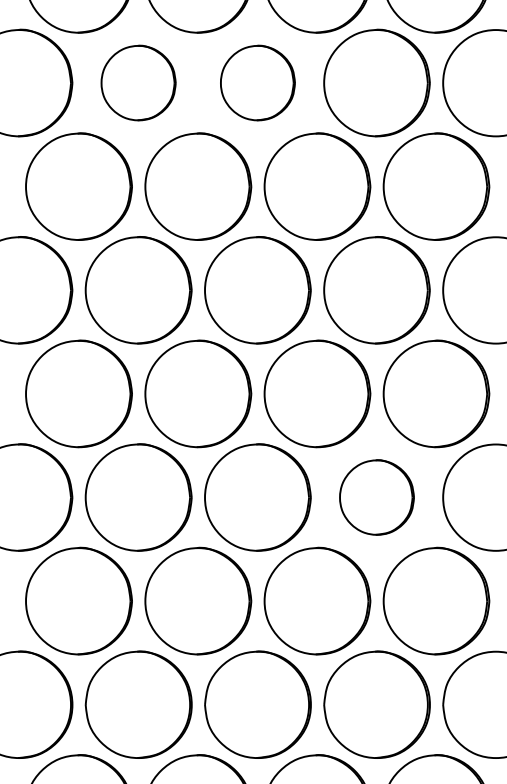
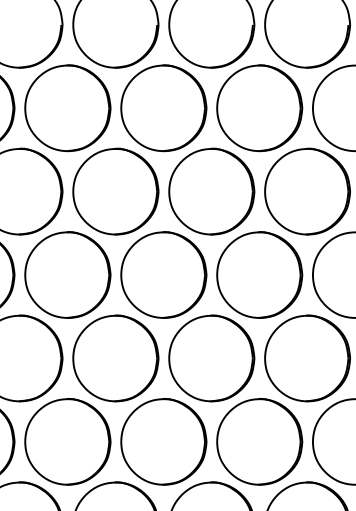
part: (138, 82) -> (67, 107), size x1.43
part: (257, 82) -> (163, 107), size x1.43
part: (376, 497) -> (259, 441), size x1.43

